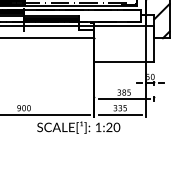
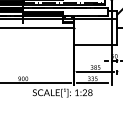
text: (116, 127) -> (90, 92), 1:20 -> 1:28

